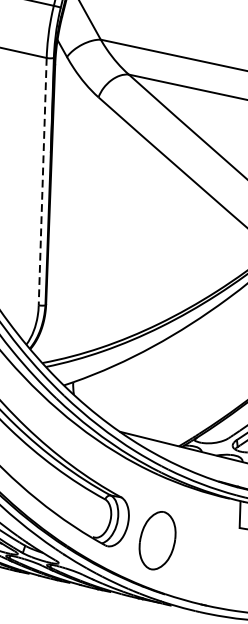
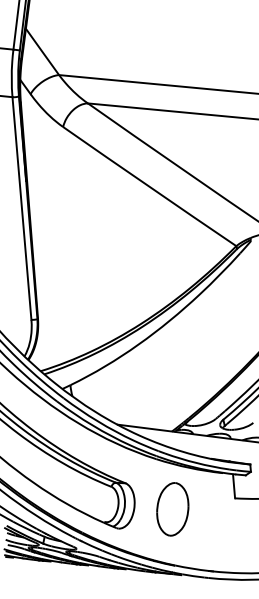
line: (42, 181) -> (21, 208), dashed -> solid
part: (157, 540) -> (172, 509), moved

